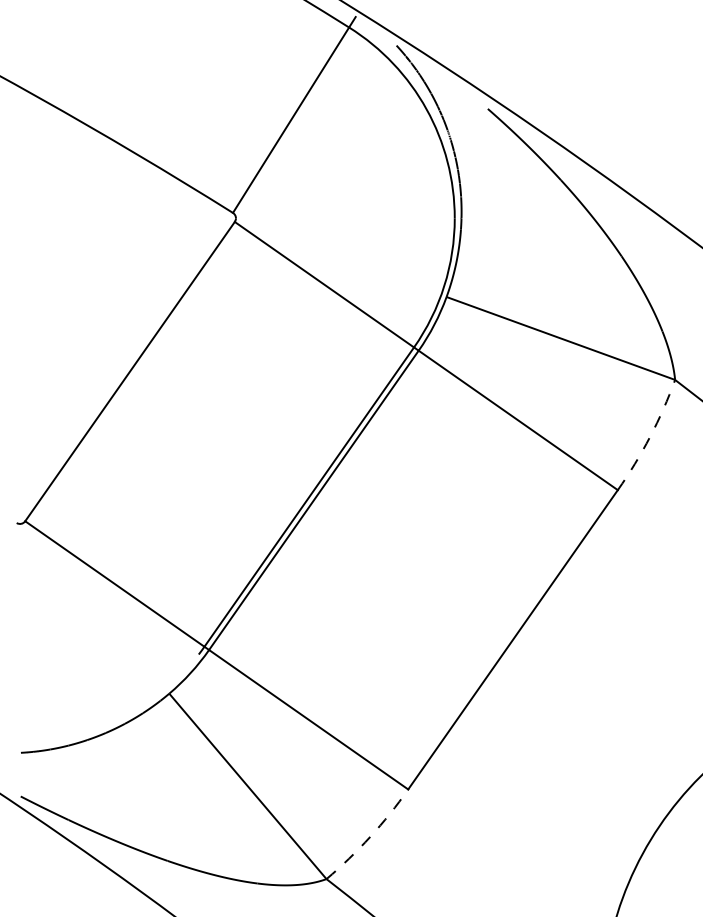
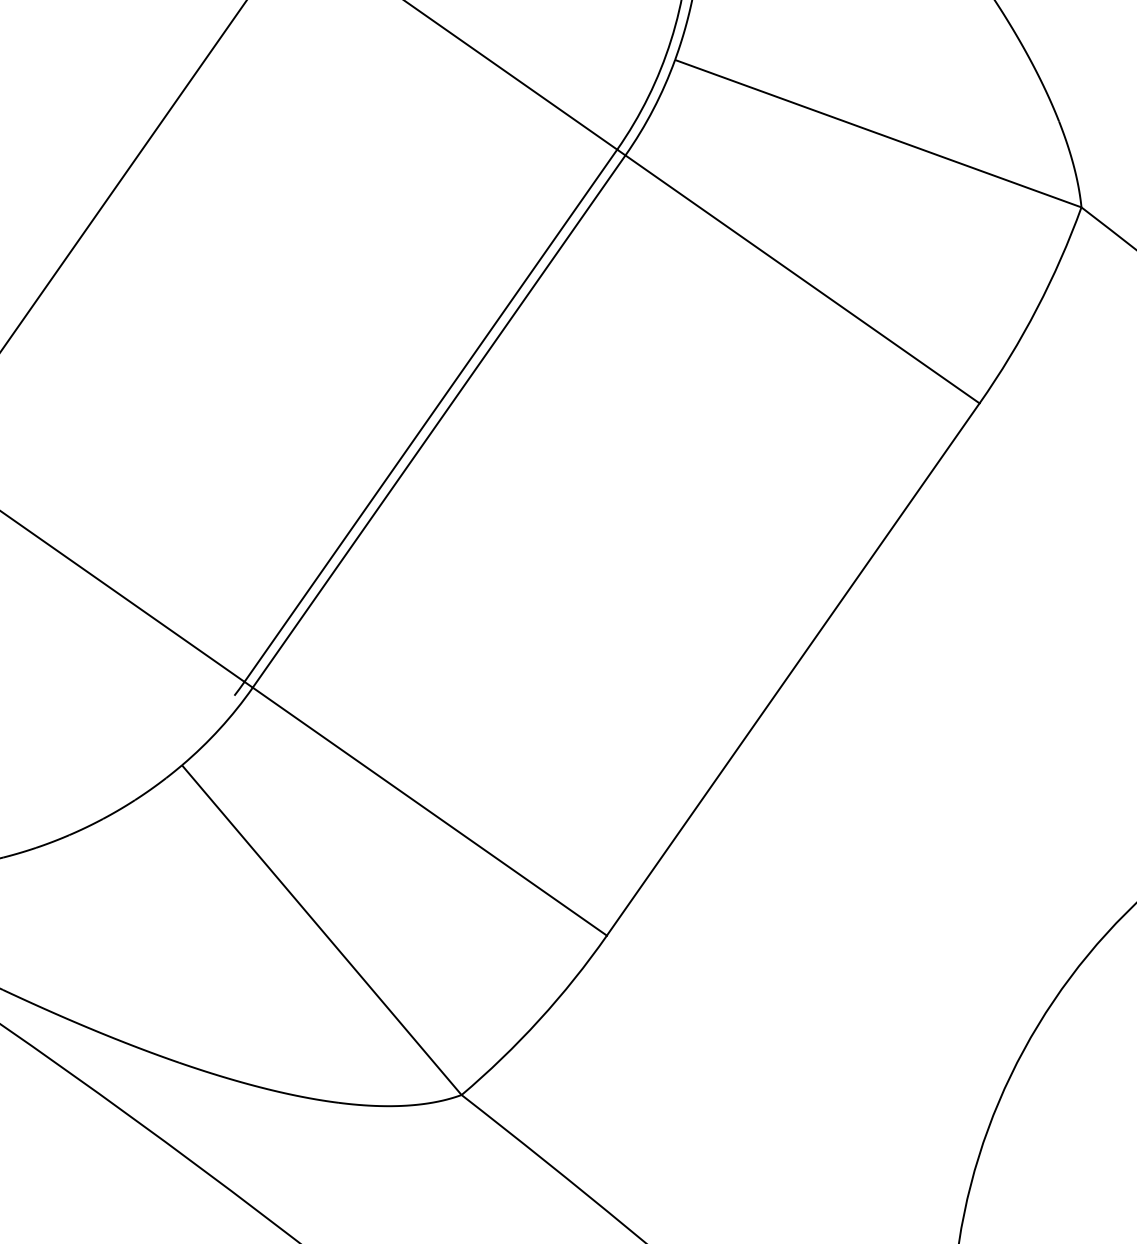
arc: (650, 436) -> (1037, 307), dashed -> solid
arc: (370, 836) -> (539, 1019), dashed -> solid

